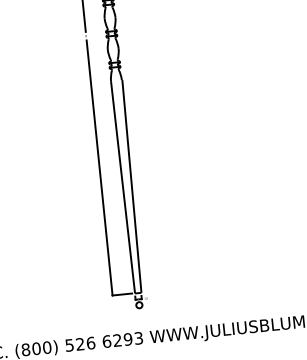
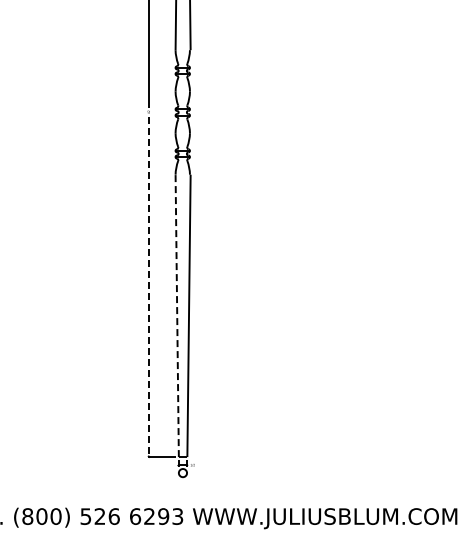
line: (99, 168) -> (149, 287), solid -> dashed
line: (123, 187) -> (177, 315), solid -> dashed

